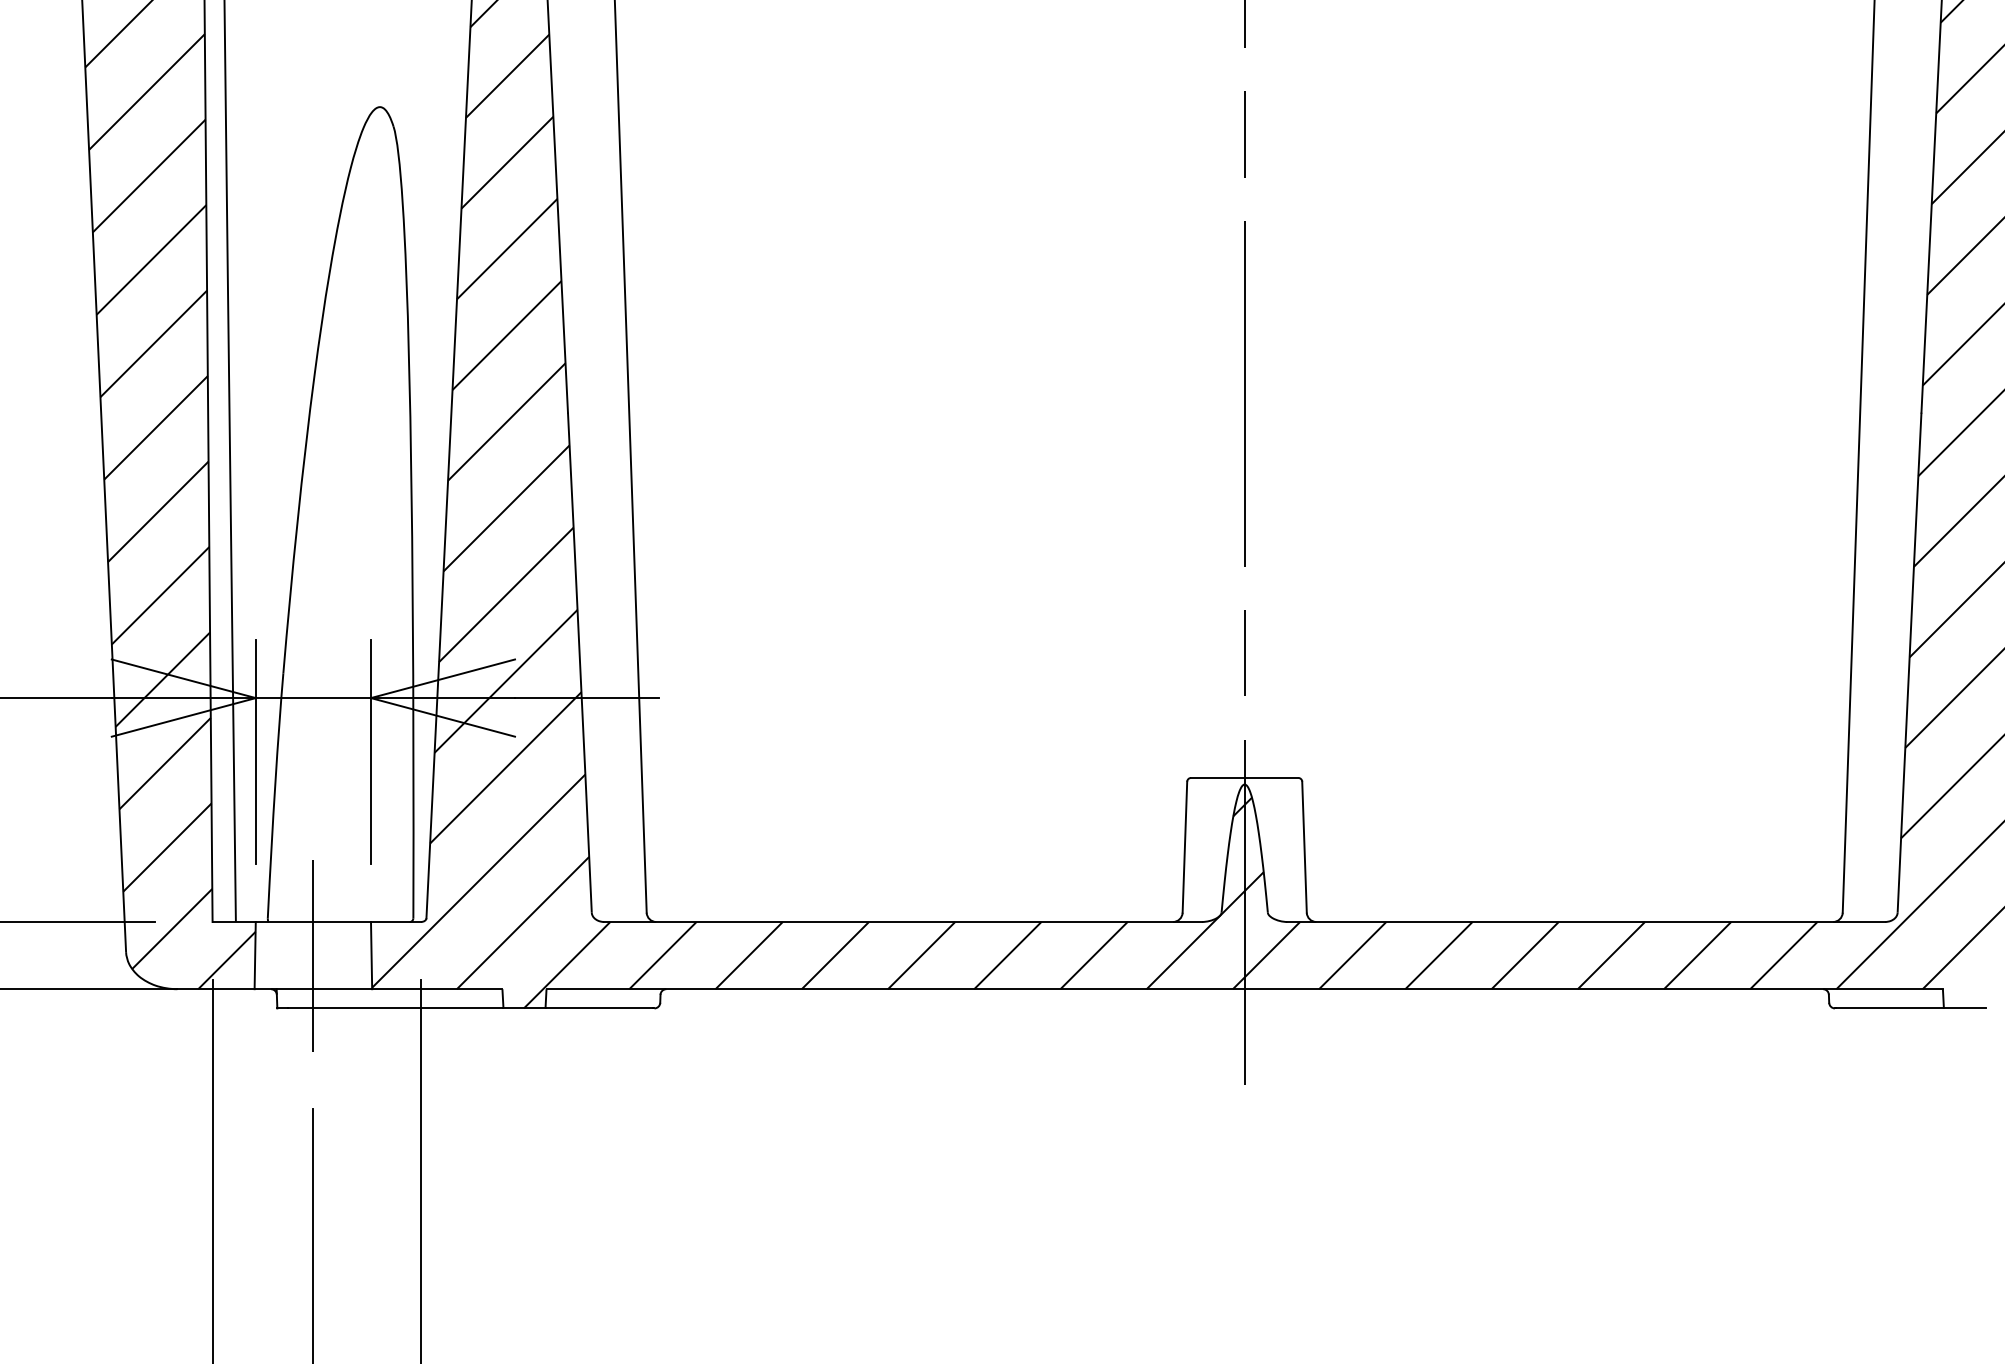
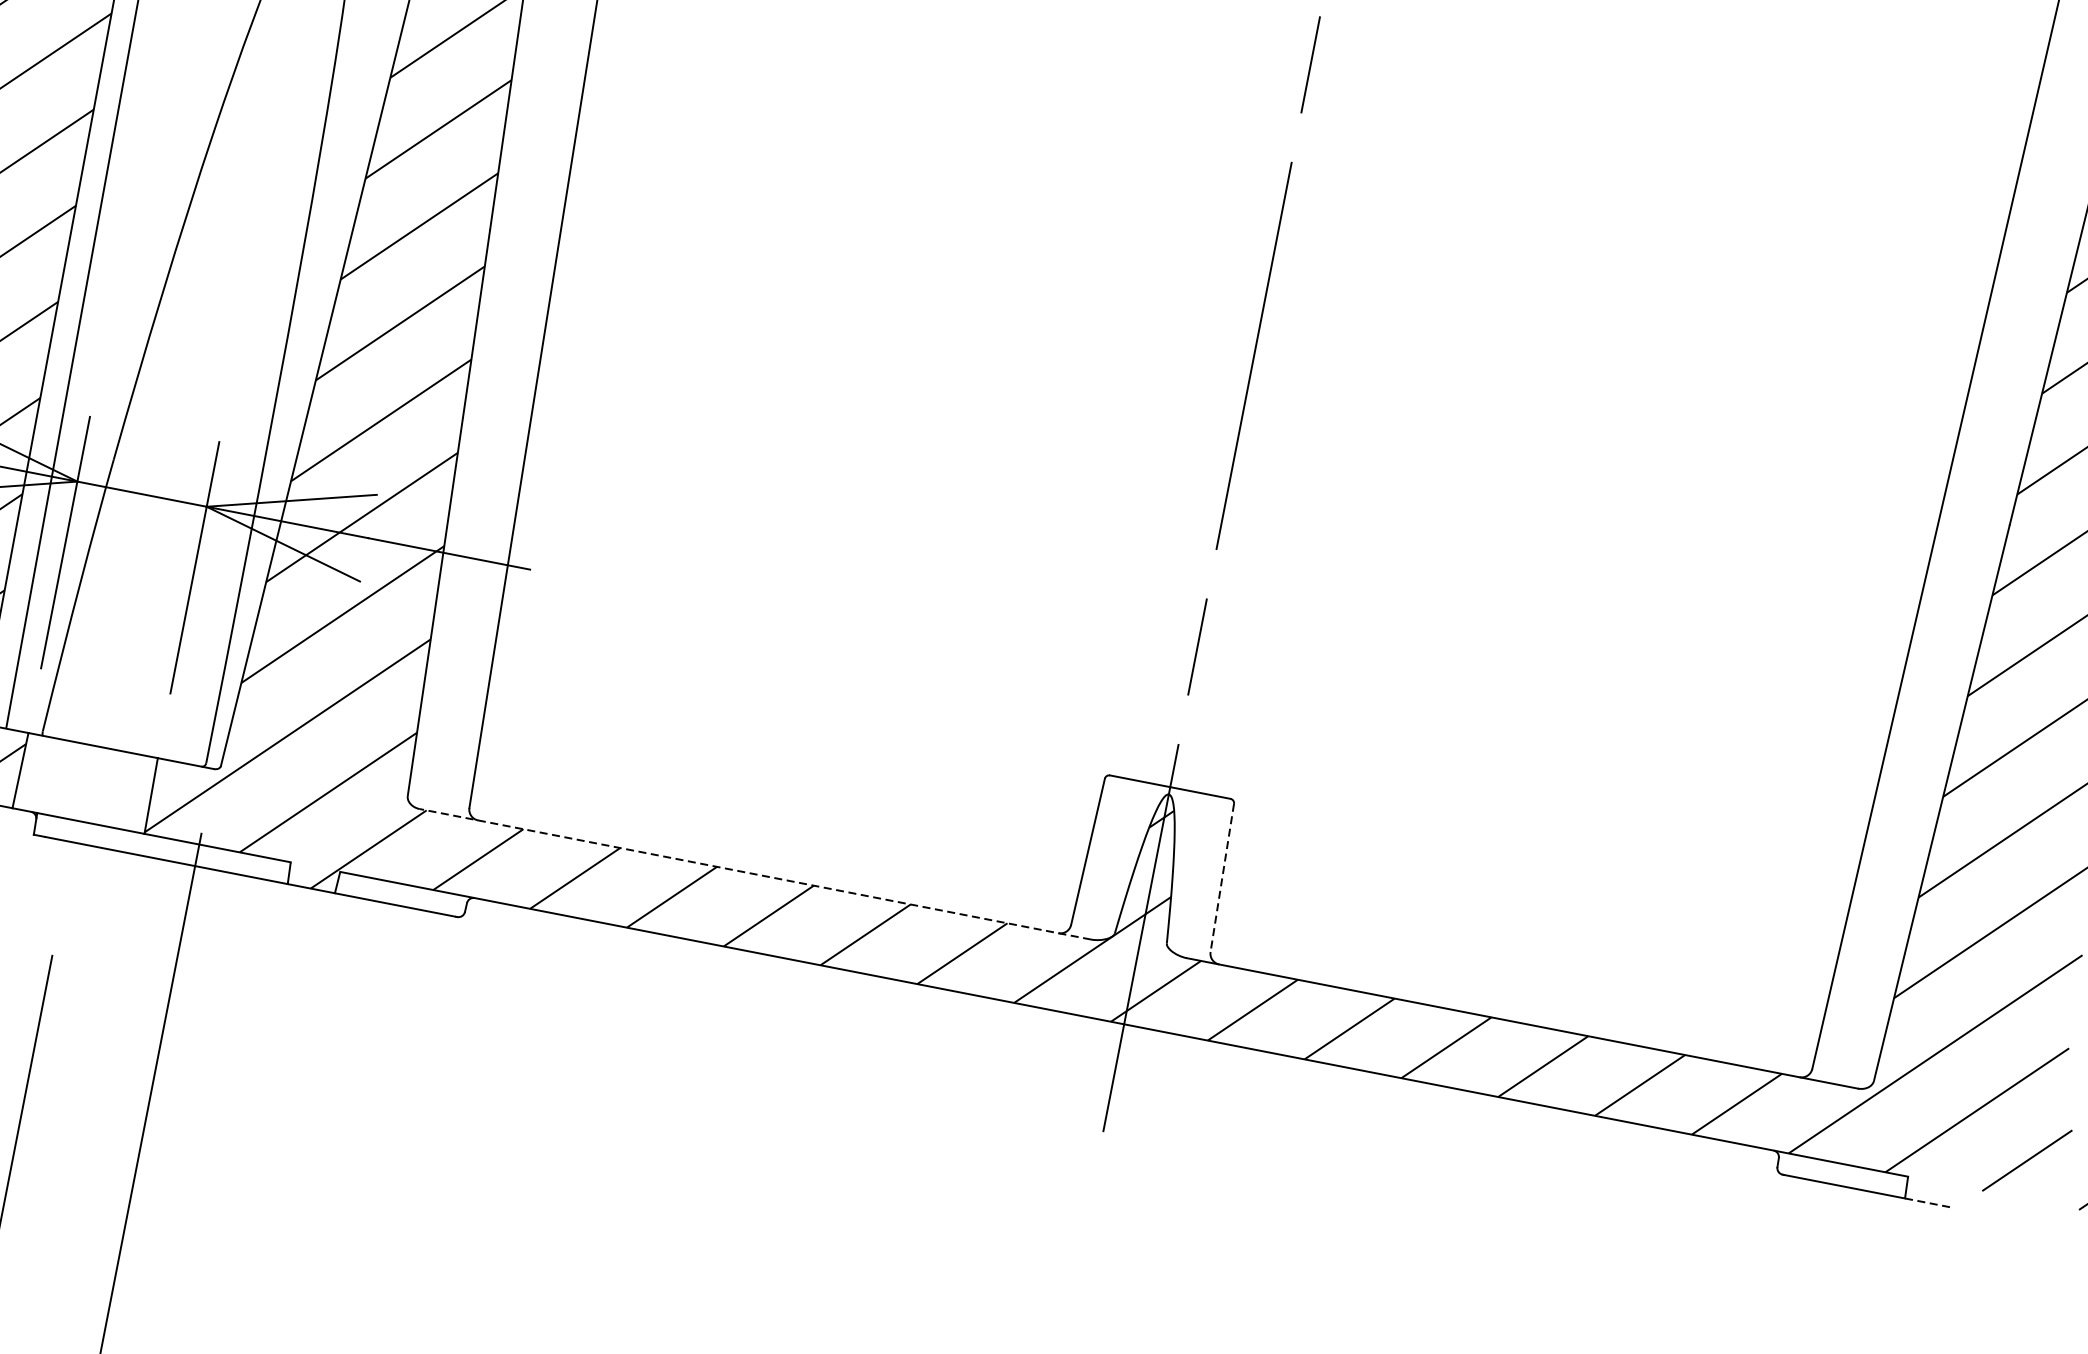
line: (1304, 847) -> (1222, 878), solid -> dashed
line: (903, 922) -> (755, 874), solid -> dashed
line: (313, 955) -> (85, 783), removed
line: (1965, 1008) -> (1929, 1203), solid -> dashed

